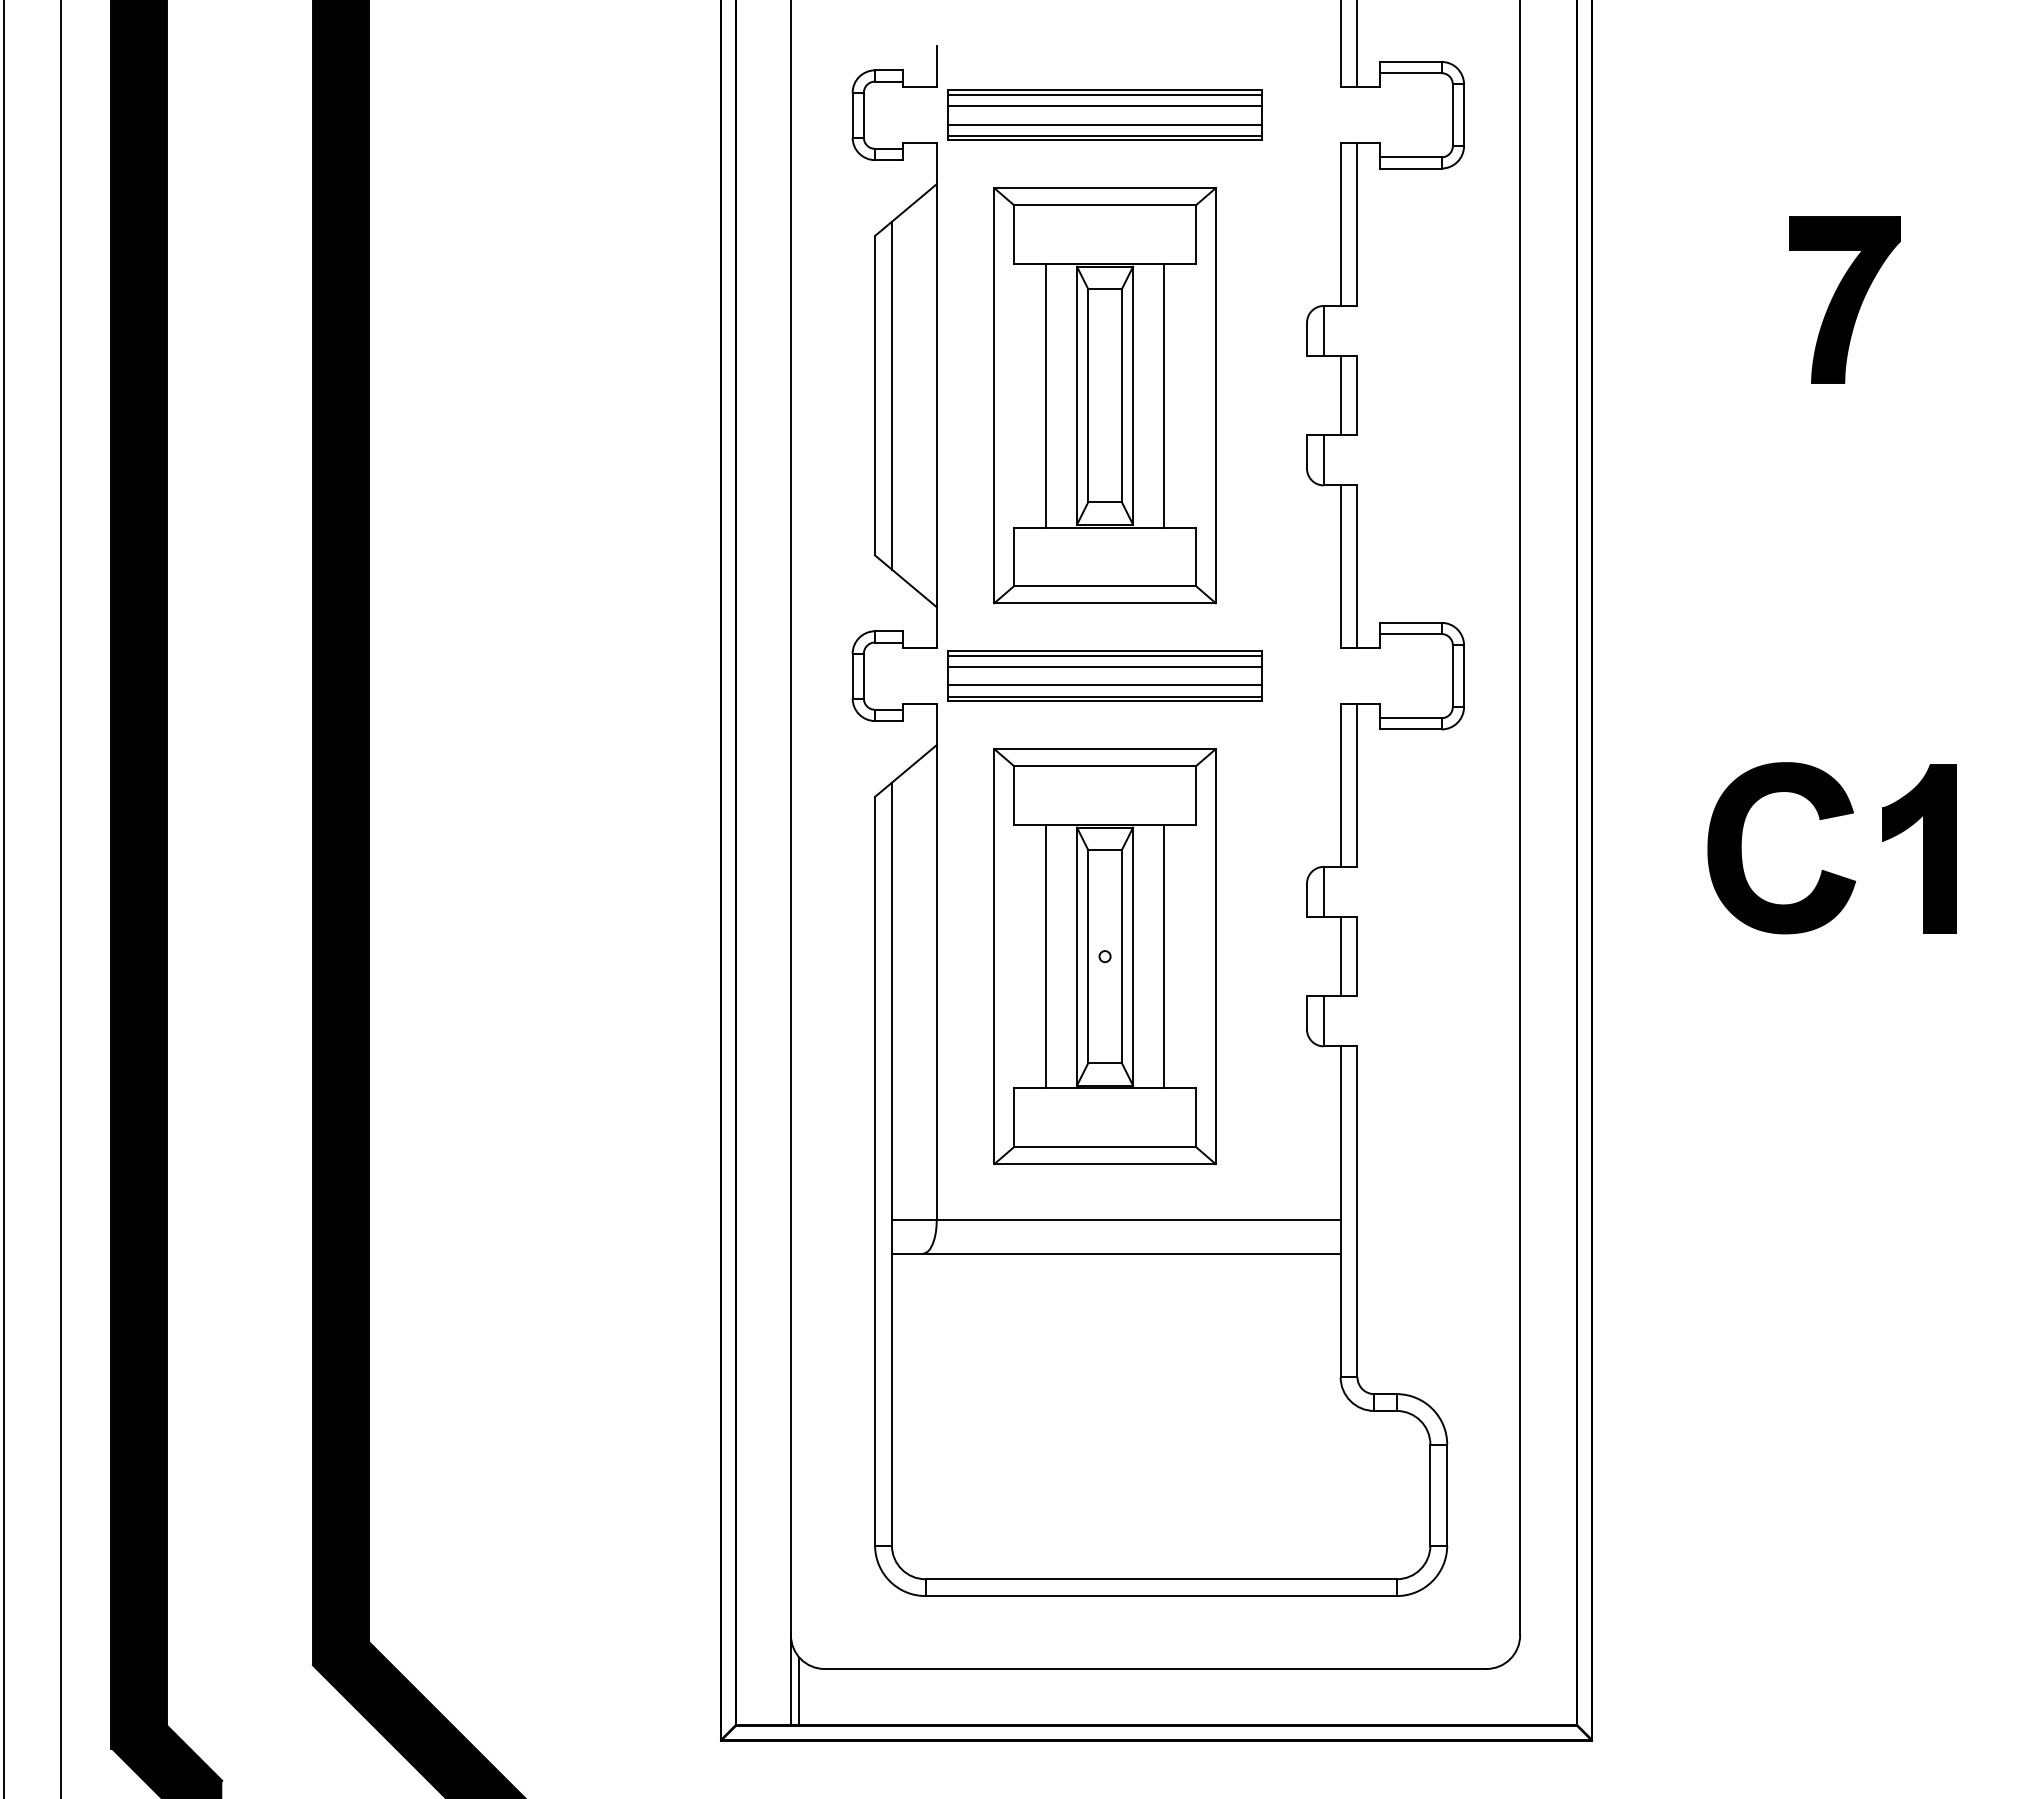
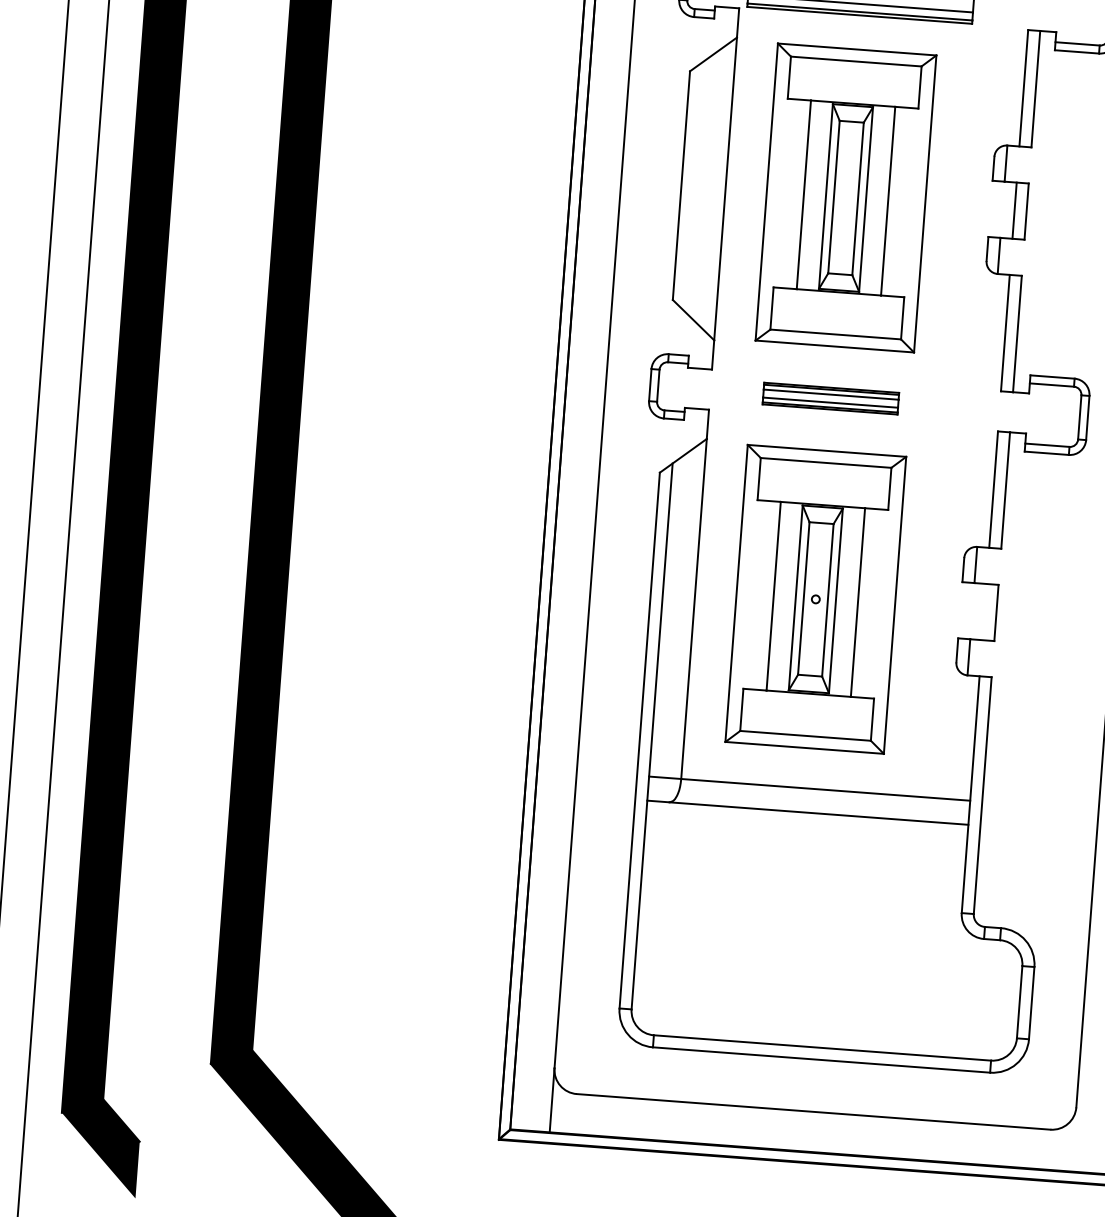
line: (891, 395) -> (693, 186), removed
part: (1104, 675) -> (830, 398), size x0.6
line: (1340, 956) -> (984, 611), removed
line: (799, 1691) -> (557, 1108), removed

